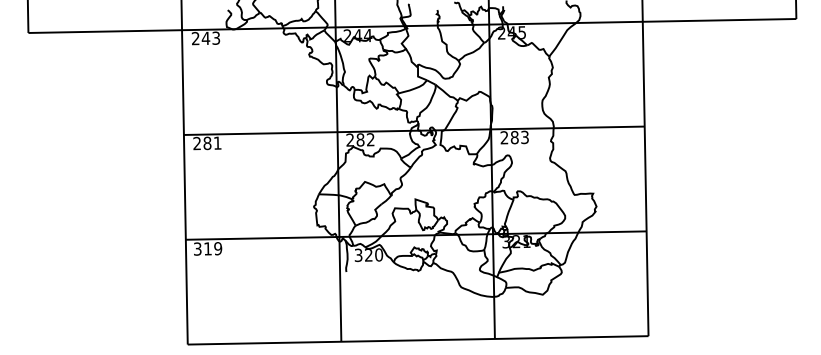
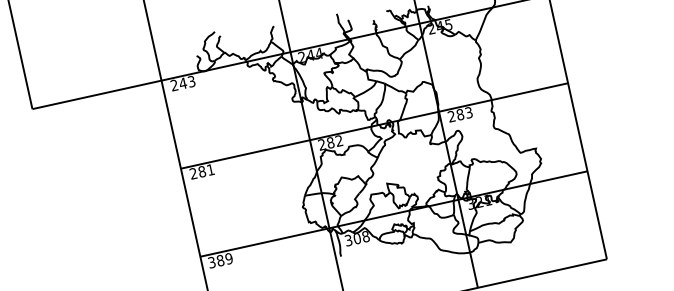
text: (207, 248) -> (220, 260), 319 -> 389
text: (373, 254) -> (361, 237), 320 -> 308

